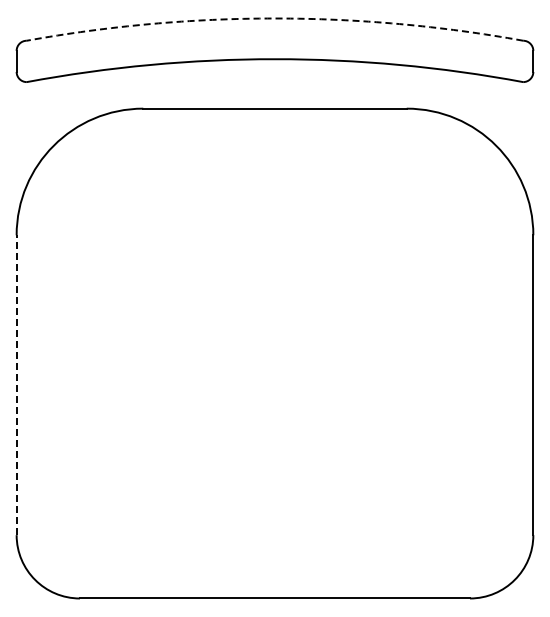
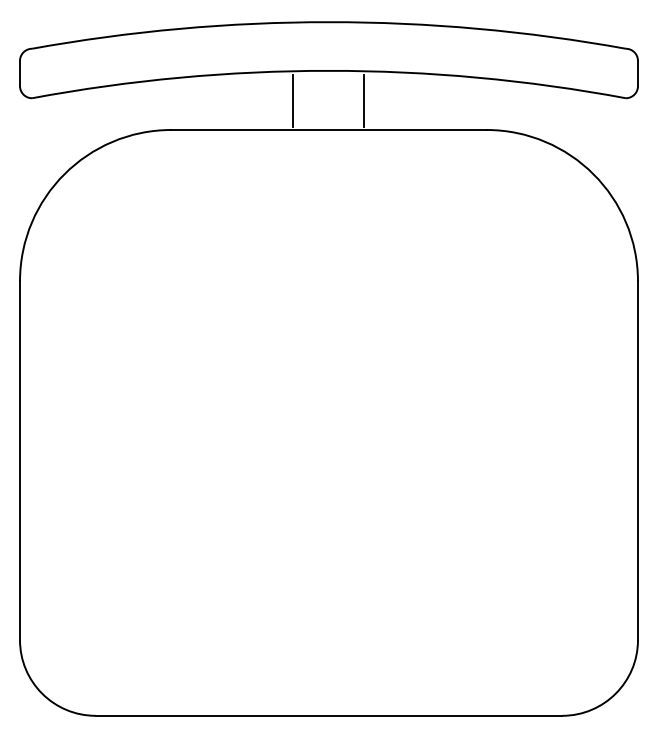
arc: (275, 18) -> (329, 22), dashed -> solid
line: (244, 83) -> (292, 99), added
line: (303, 83) -> (363, 99), added
line: (16, 385) -> (19, 461), dashed -> solid

